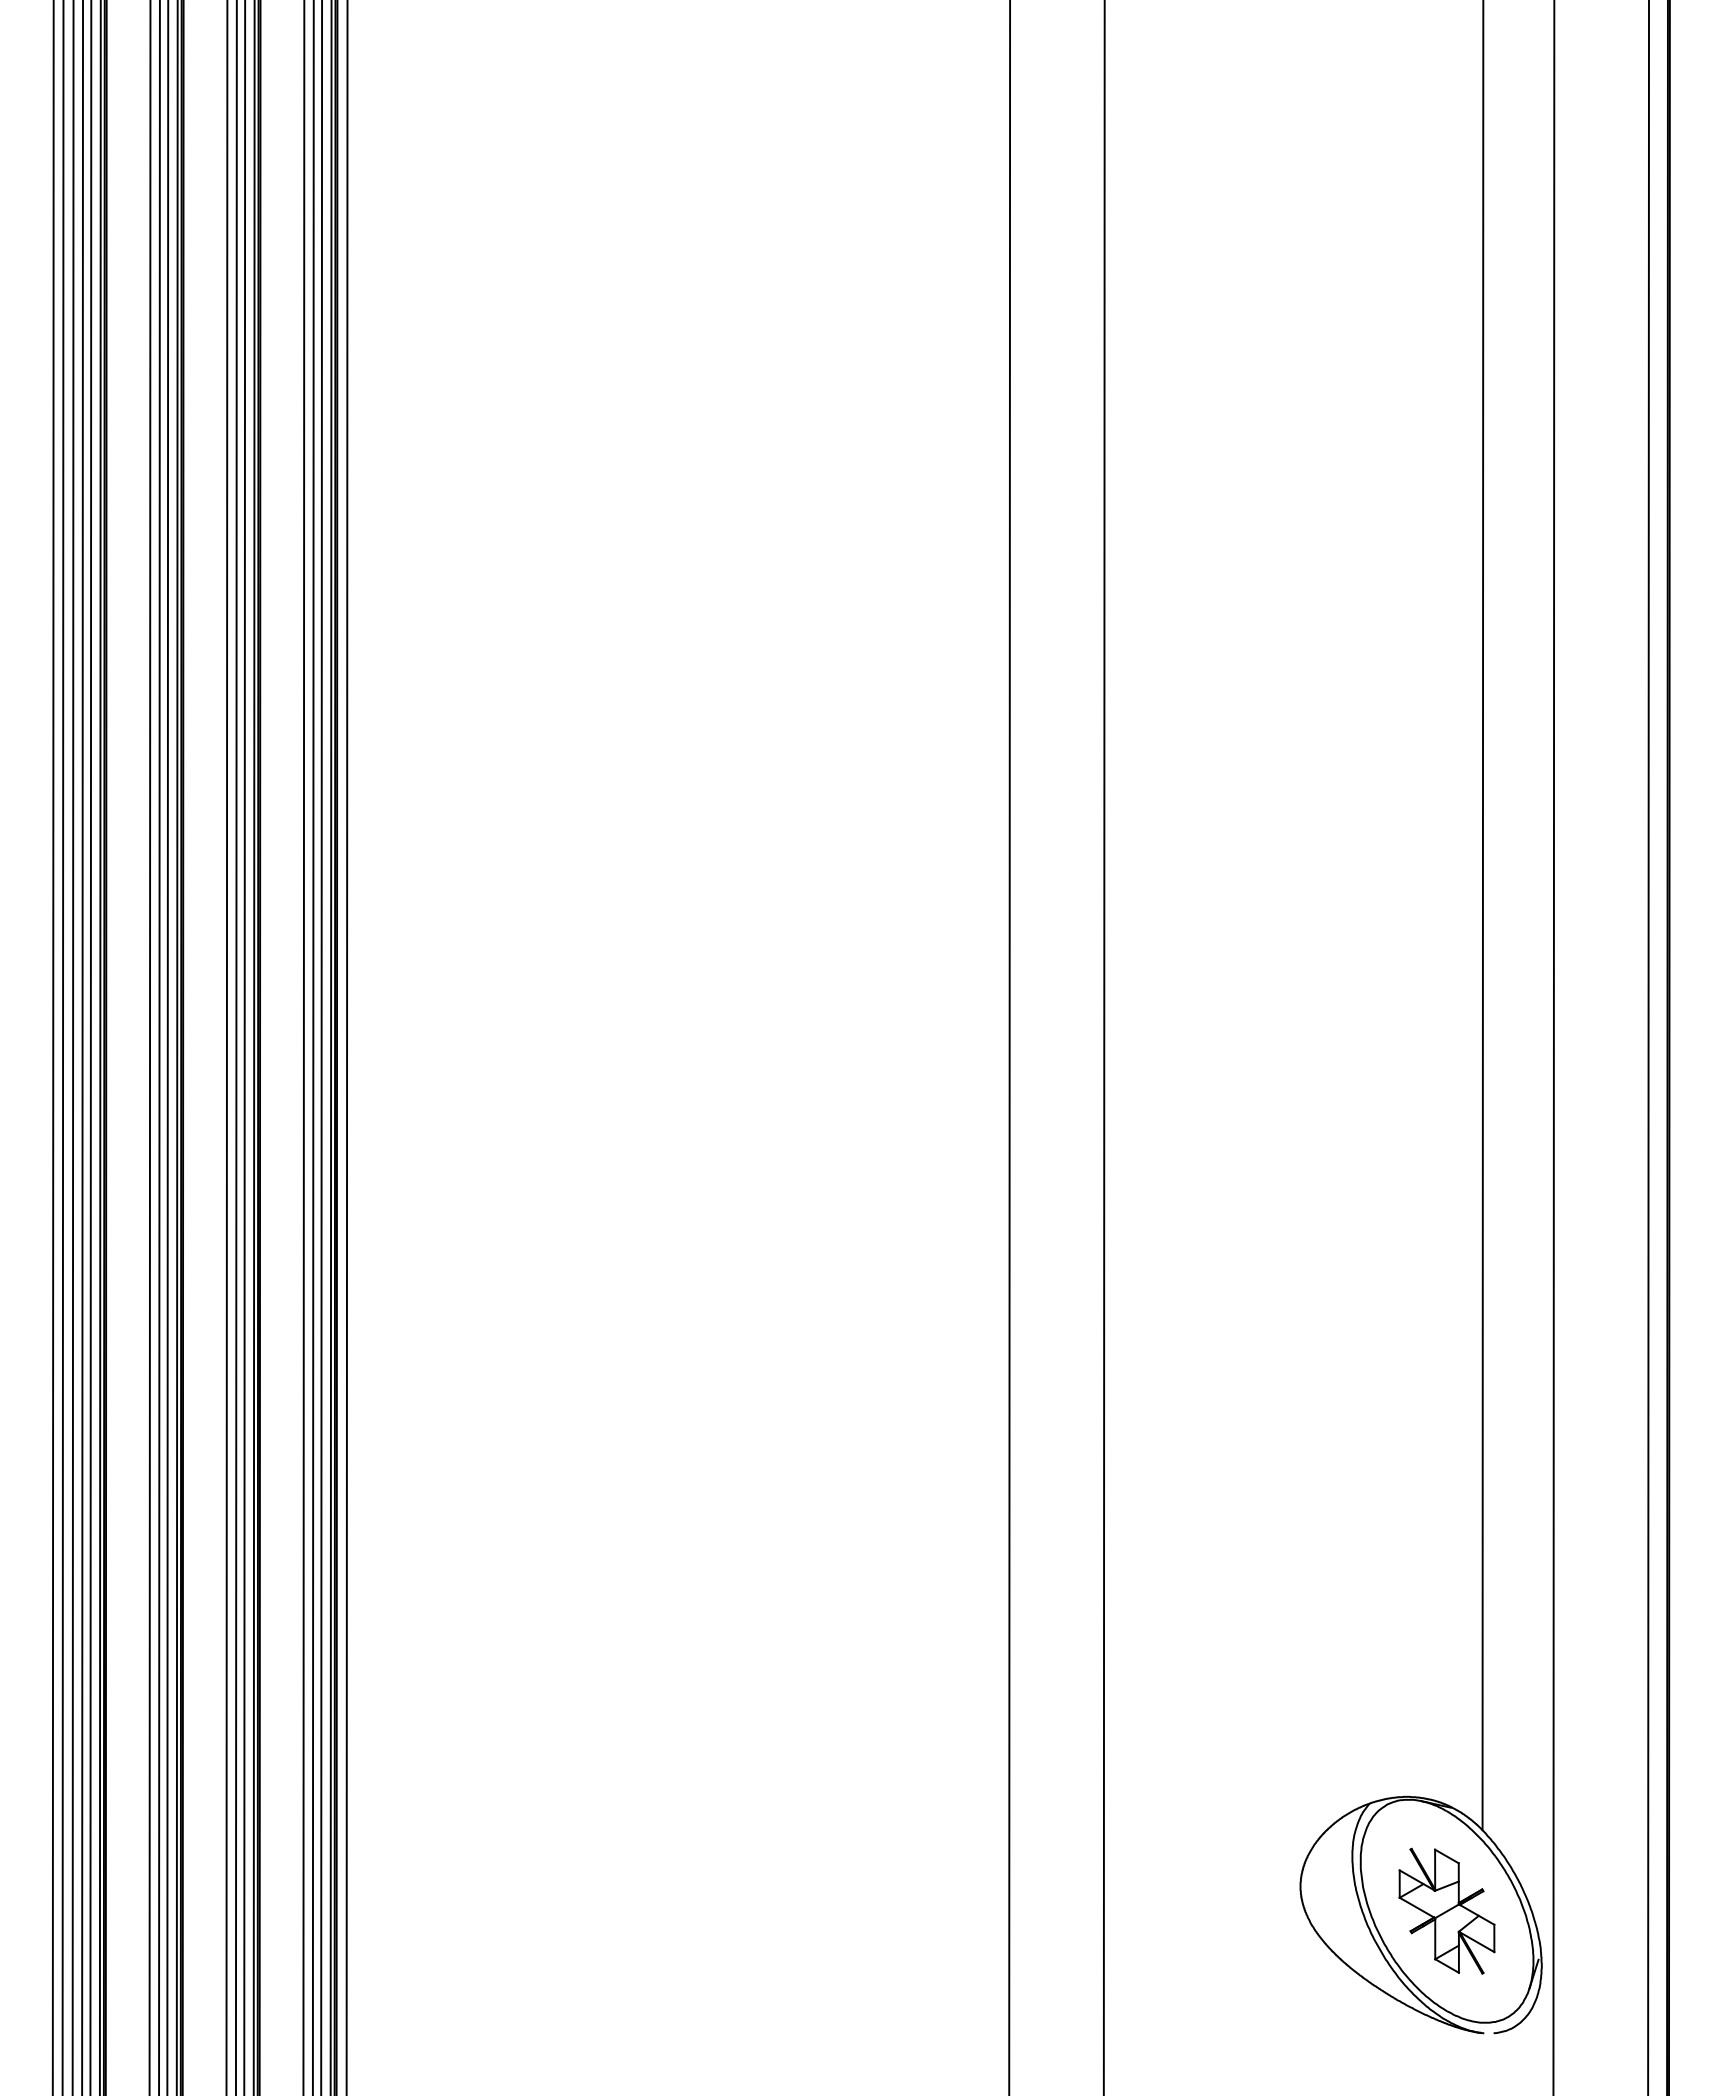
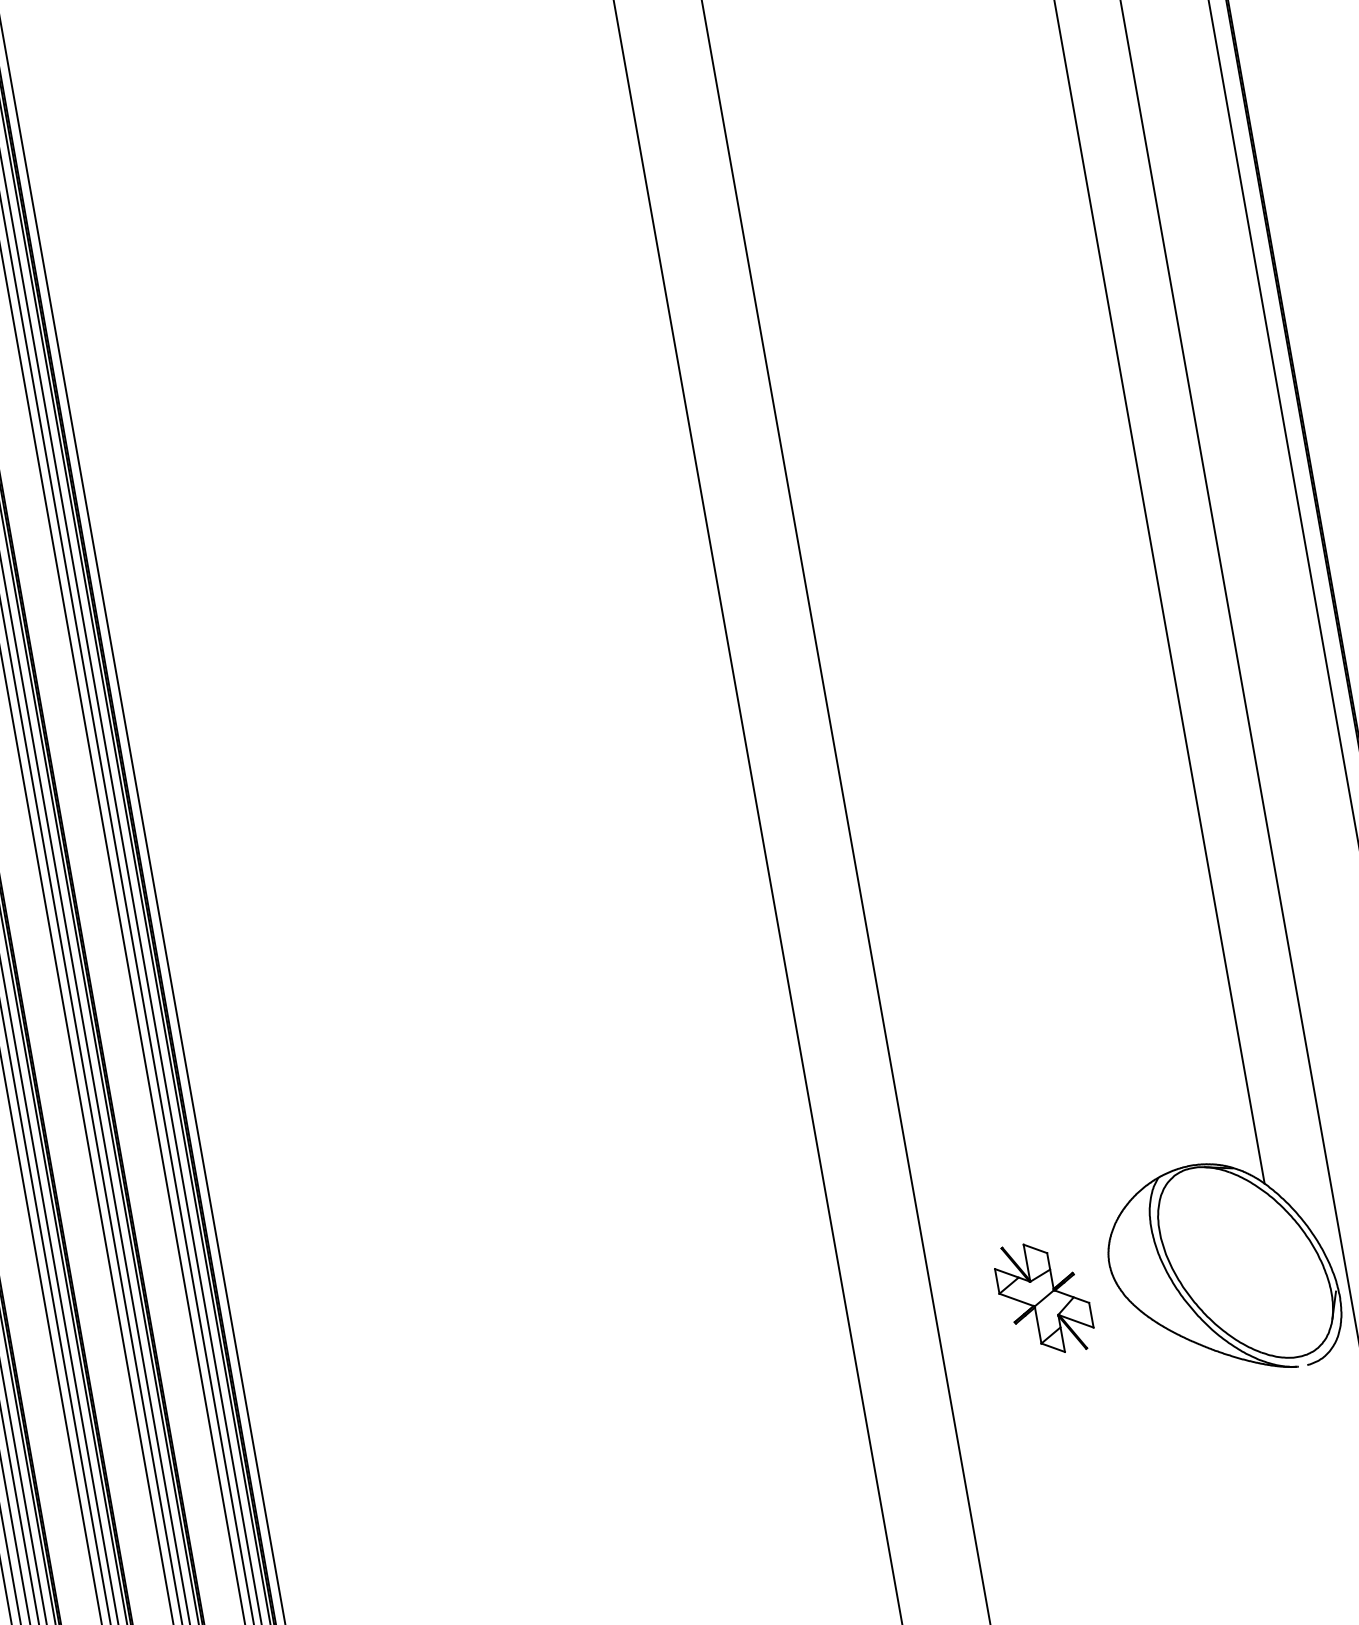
part: (1446, 1910) -> (1043, 1297), moved

